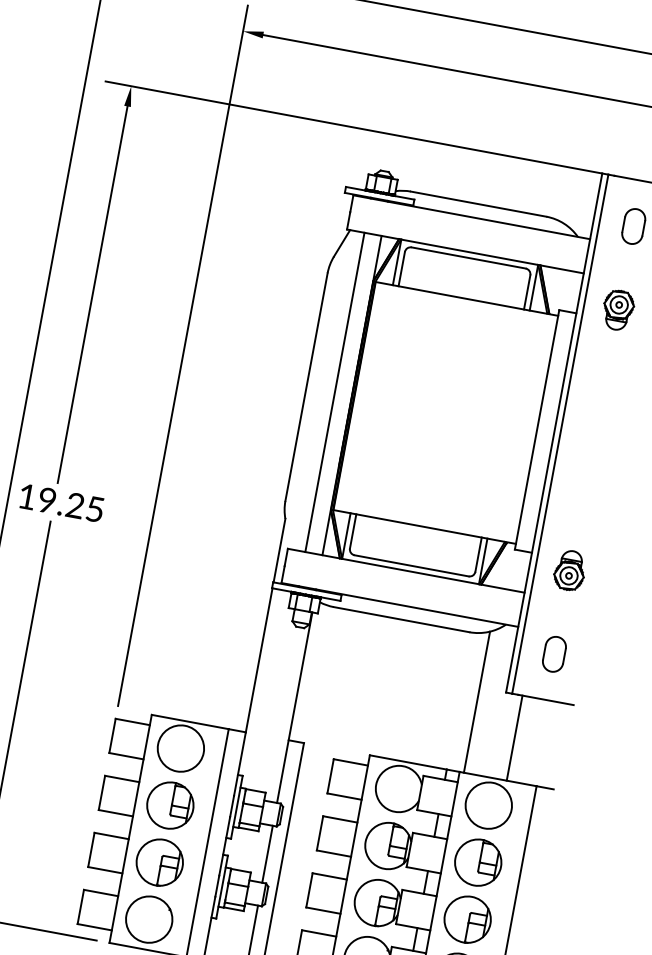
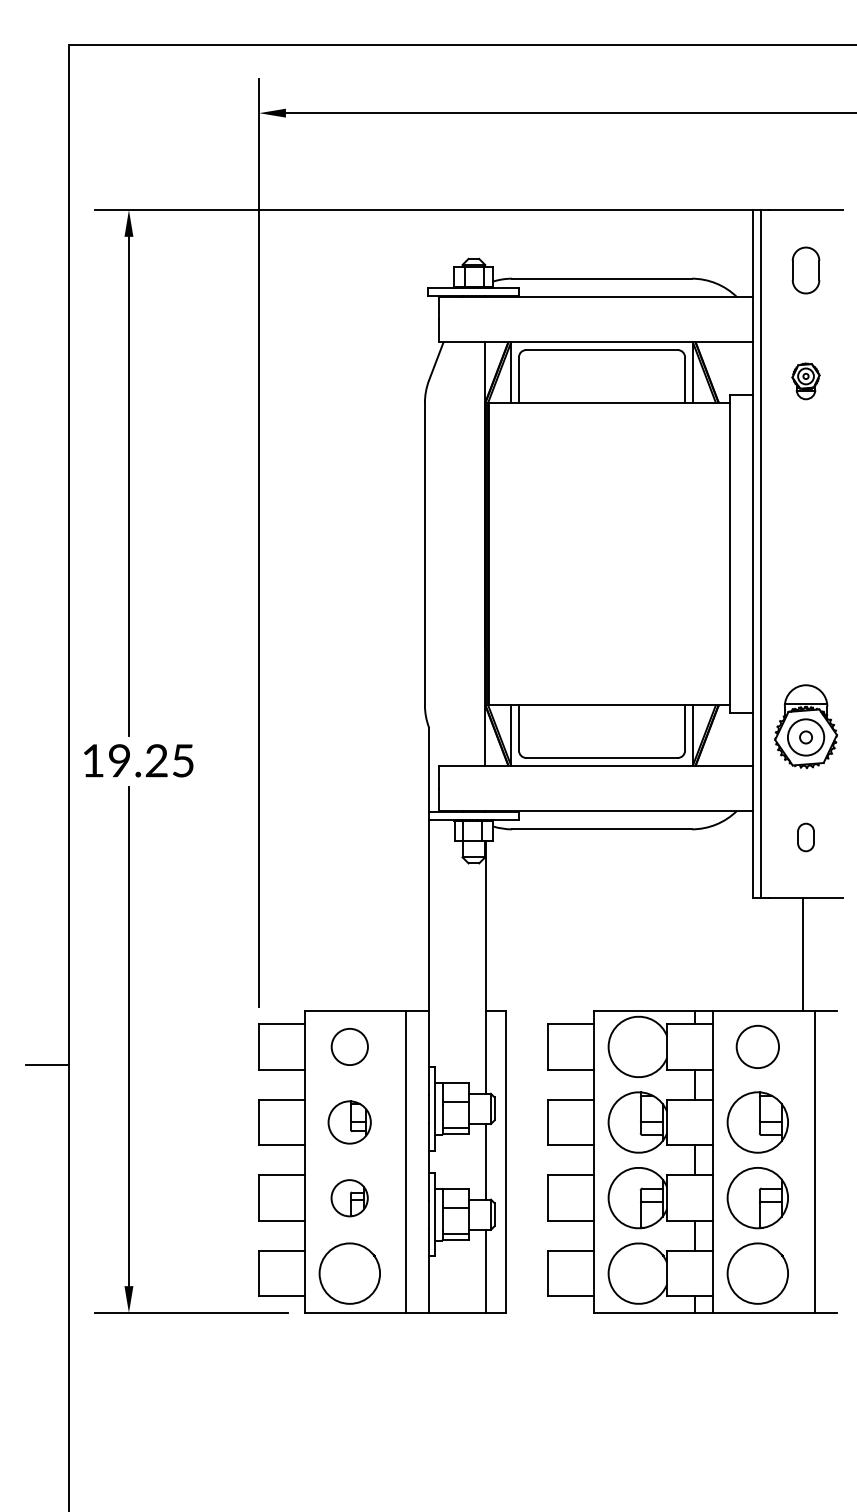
part: (617, 309) -> (805, 380), size x0.7
line: (334, 392) -> (462, 553), removed
part: (569, 570) -> (805, 726), size x1.6
part: (554, 654) -> (805, 837), size x0.6
line: (477, 701) -> (718, 916), removed
line: (514, 737) -> (802, 953), moved
circle: (180, 748) -> (349, 1046), size x0.6
part: (170, 805) -> (349, 1122), size x0.7
circle: (488, 805) -> (757, 1046), size x0.7
part: (159, 862) -> (349, 1198), size x0.6

